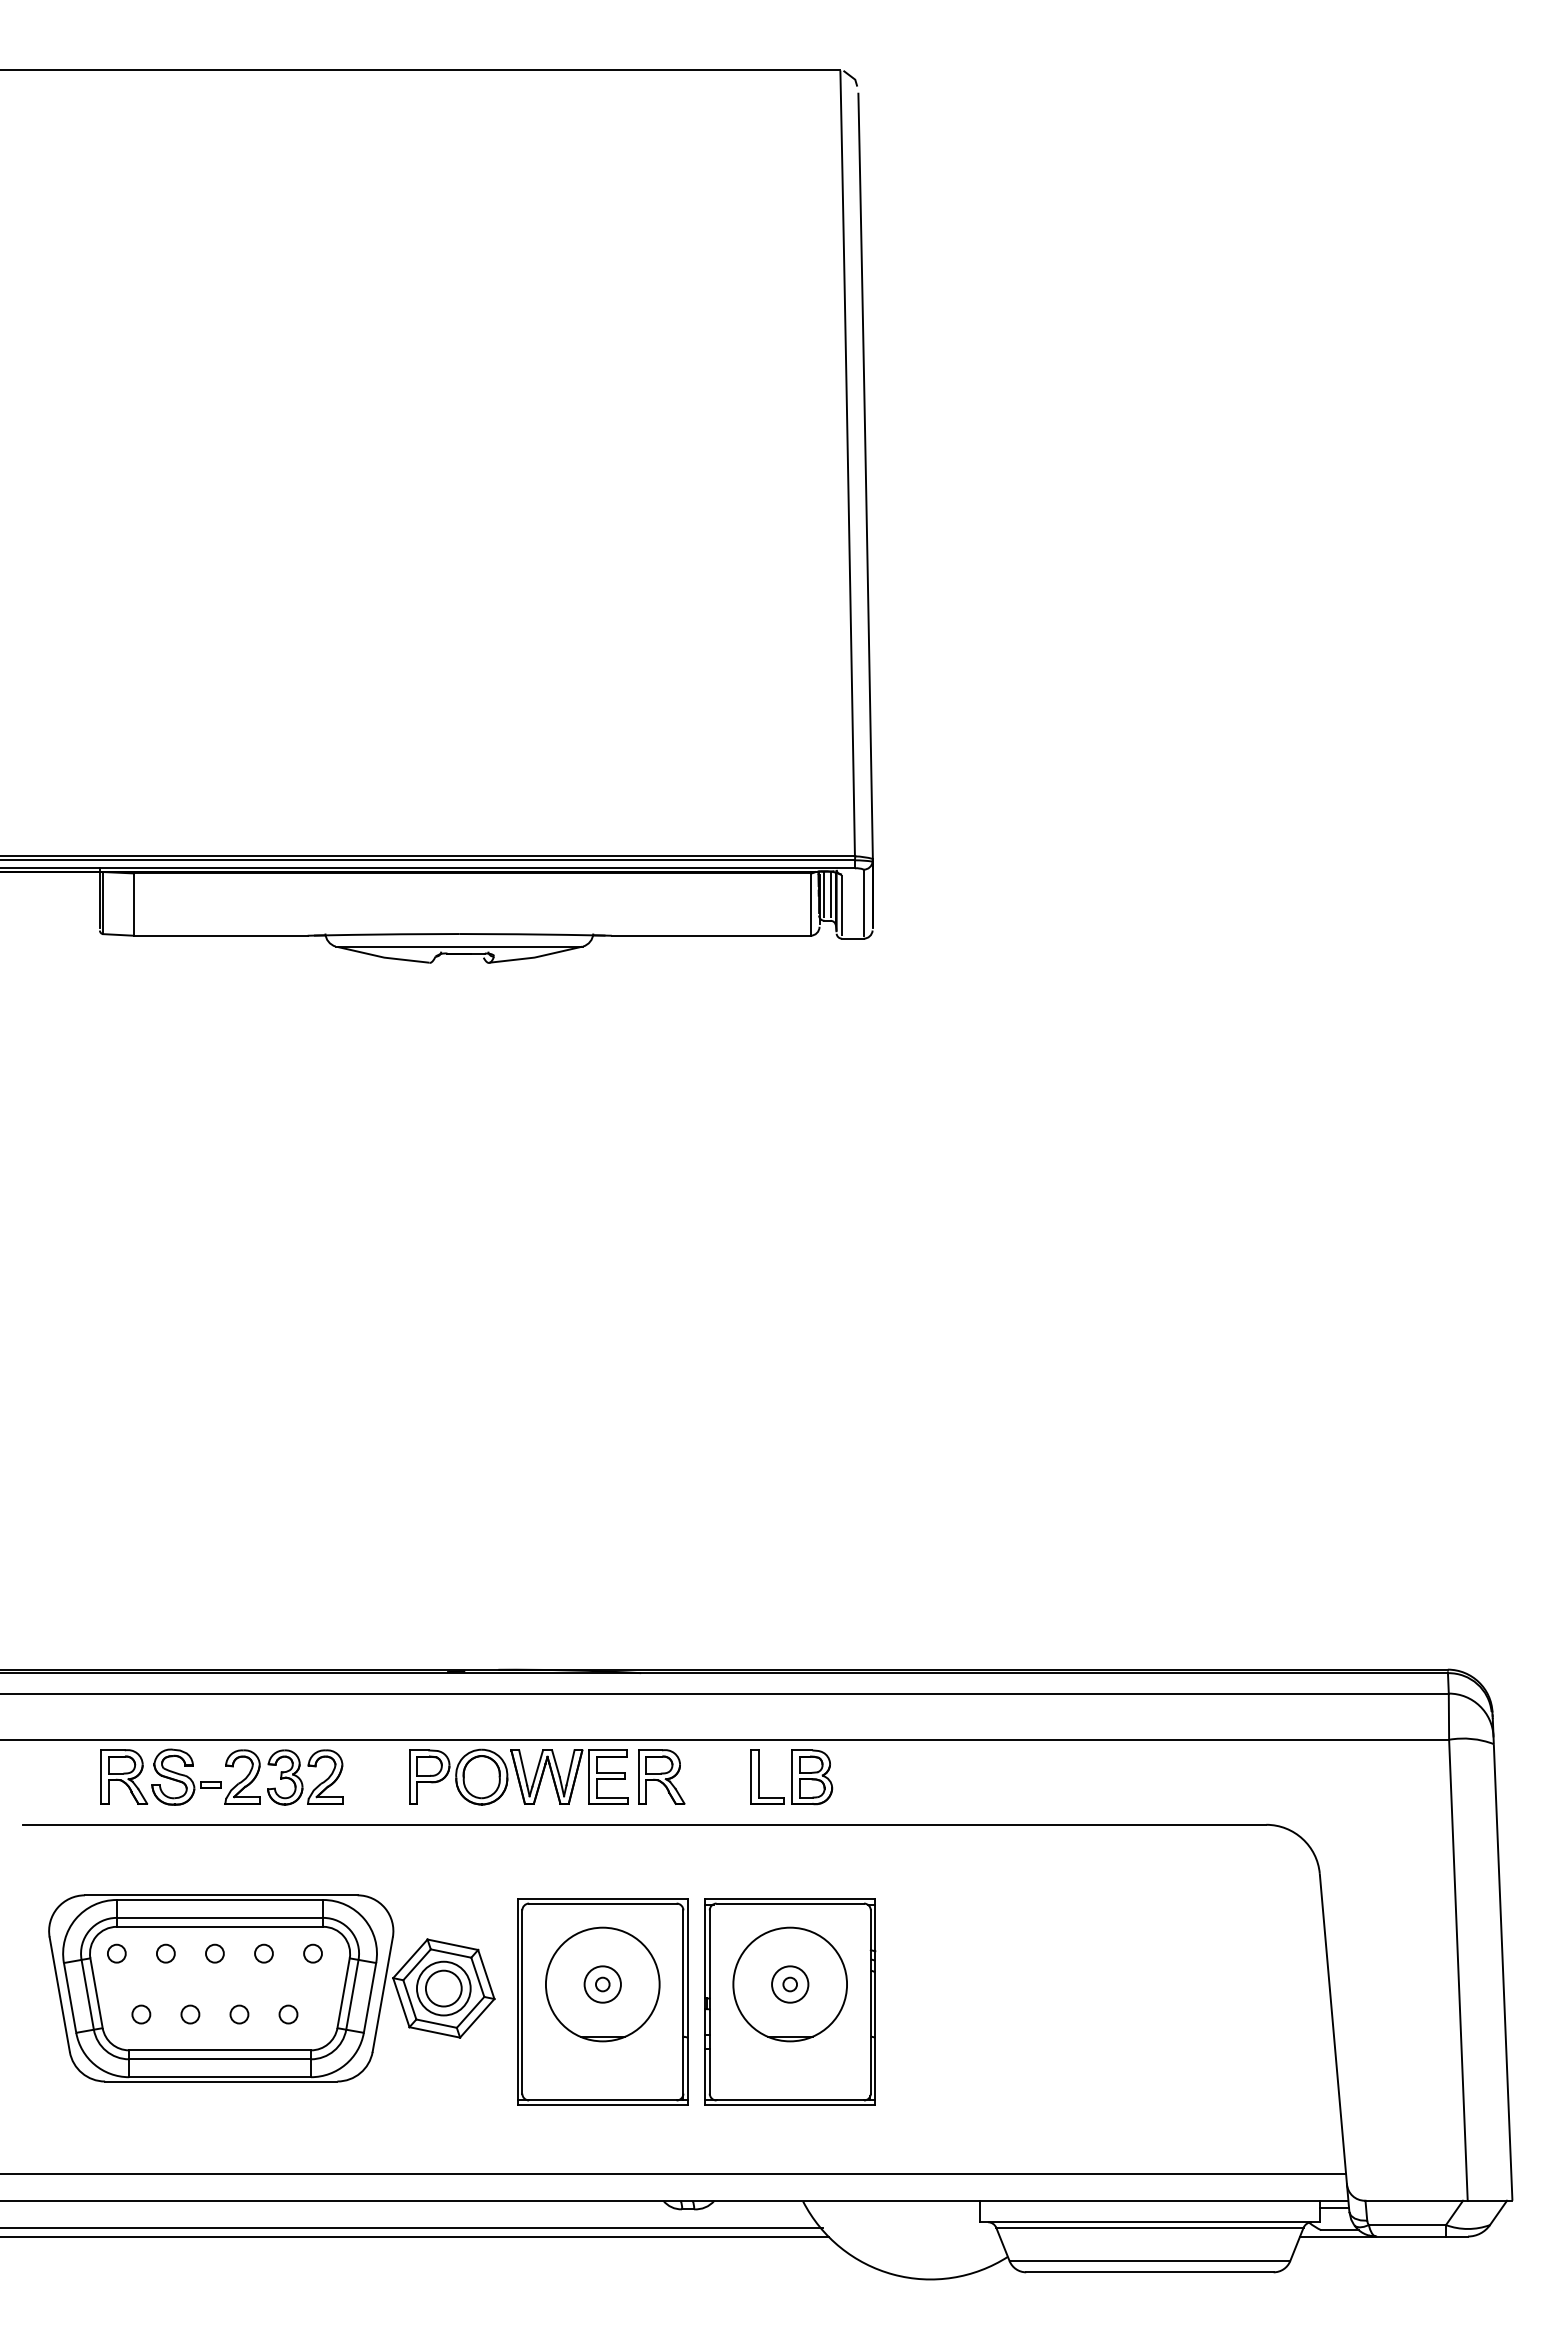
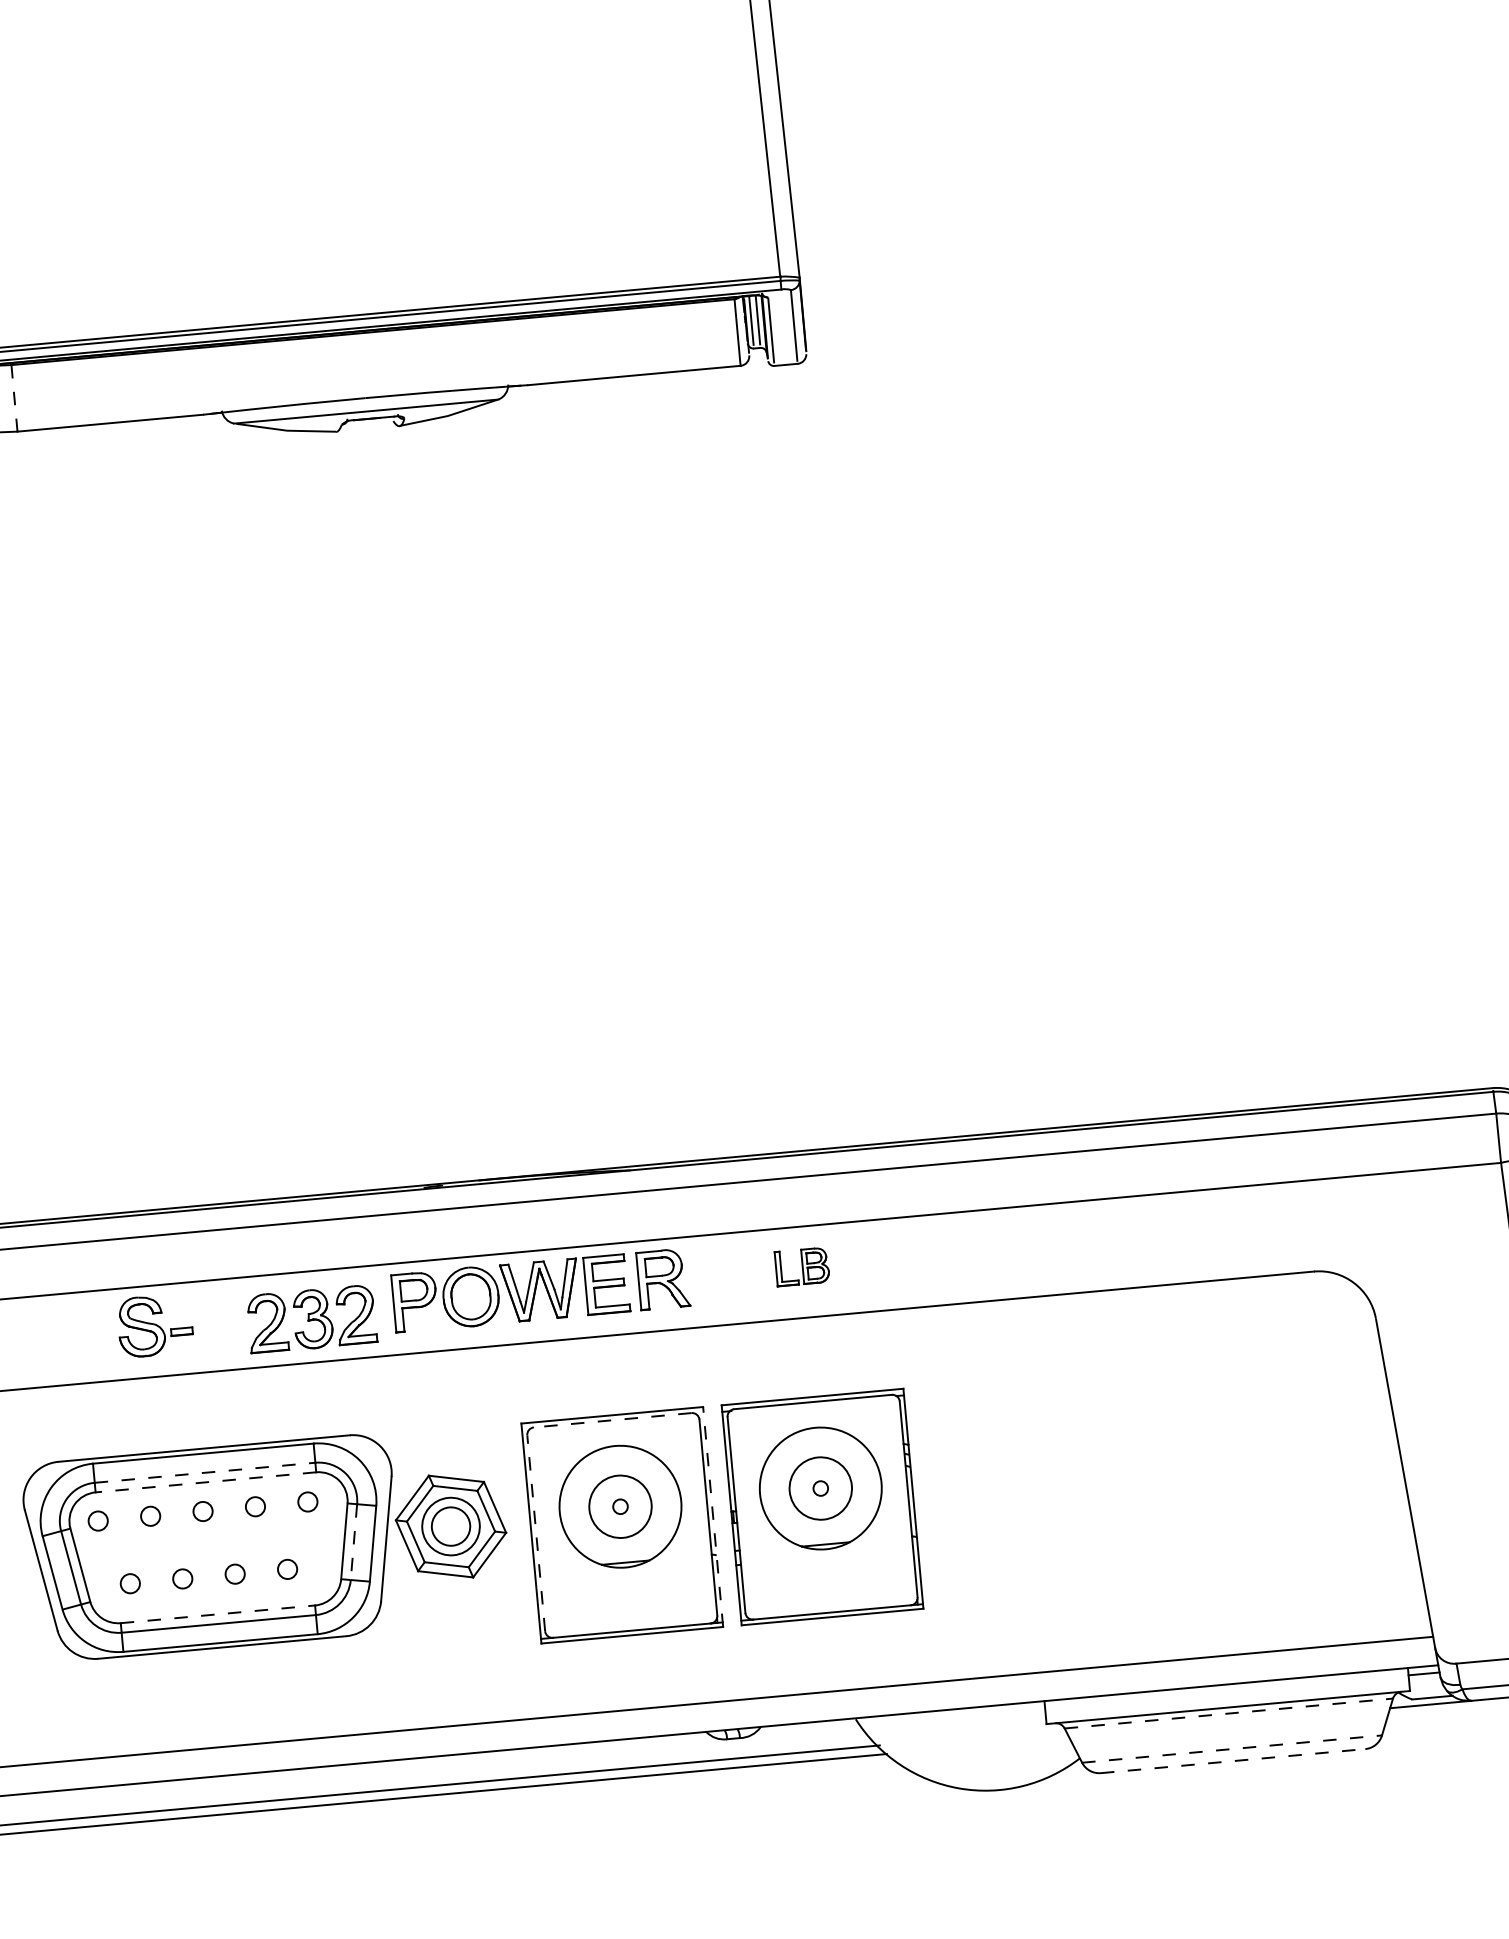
line: (133, 905) -> (14, 399), solid -> dashed
part: (124, 1776) -> (89, 1330), removed
part: (283, 1777) -> (311, 1319), moved
part: (791, 1777) -> (802, 1267), size x0.6
line: (602, 1903) -> (612, 1420), solid -> dashed
line: (220, 1917) -> (205, 1472), solid -> dashed
line: (219, 1926) -> (205, 1482), solid -> dashed
circle: (602, 1984) -> (620, 1506), size x1.6
circle: (790, 1984) -> (821, 1488), size x1.6
line: (352, 1995) -> (354, 1542), solid -> dashed
line: (687, 2001) -> (712, 1516), solid -> dashed
line: (522, 2002) -> (536, 1533), solid -> dashed
line: (220, 2050) -> (218, 1614), solid -> dashed
line: (1149, 2227) -> (1228, 1713), solid -> dashed
line: (1150, 2261) -> (1232, 1749), solid -> dashed
line: (1149, 2272) -> (1232, 1761), solid -> dashed

